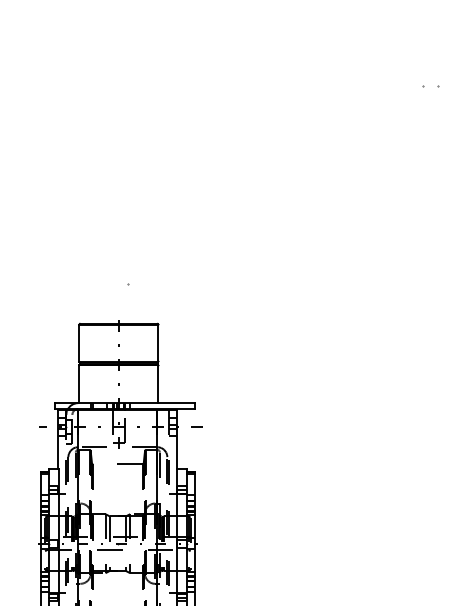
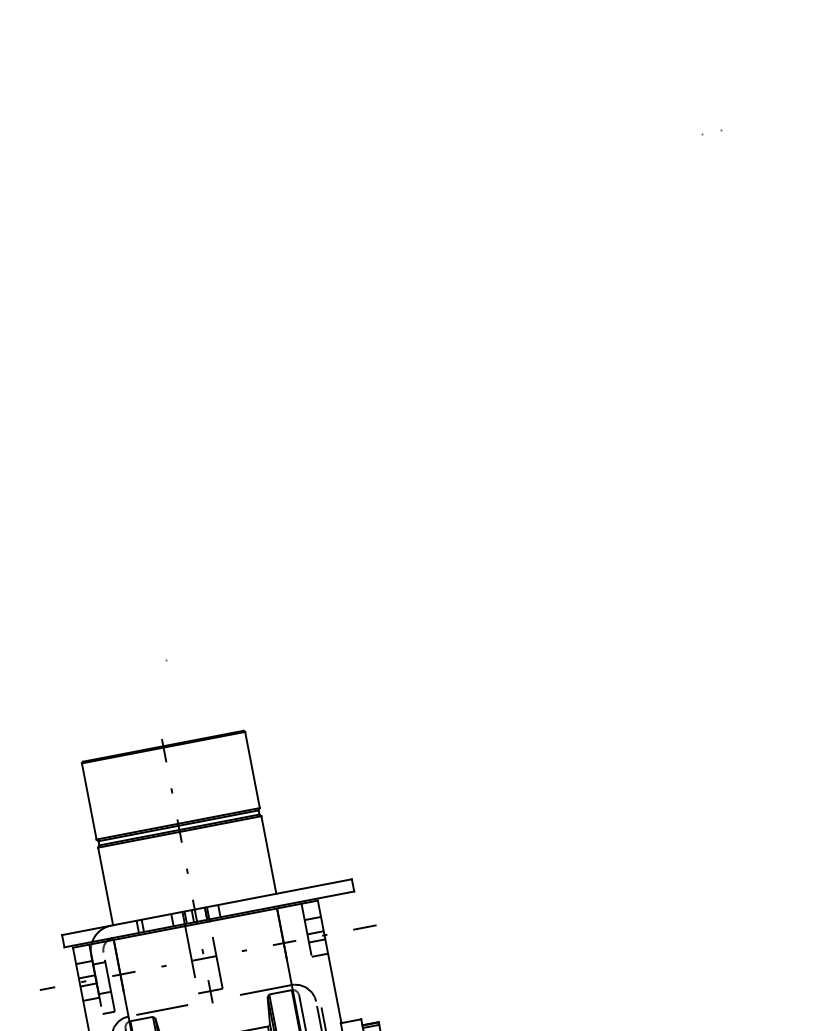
part: (430, 86) -> (711, 133), size x0.62

